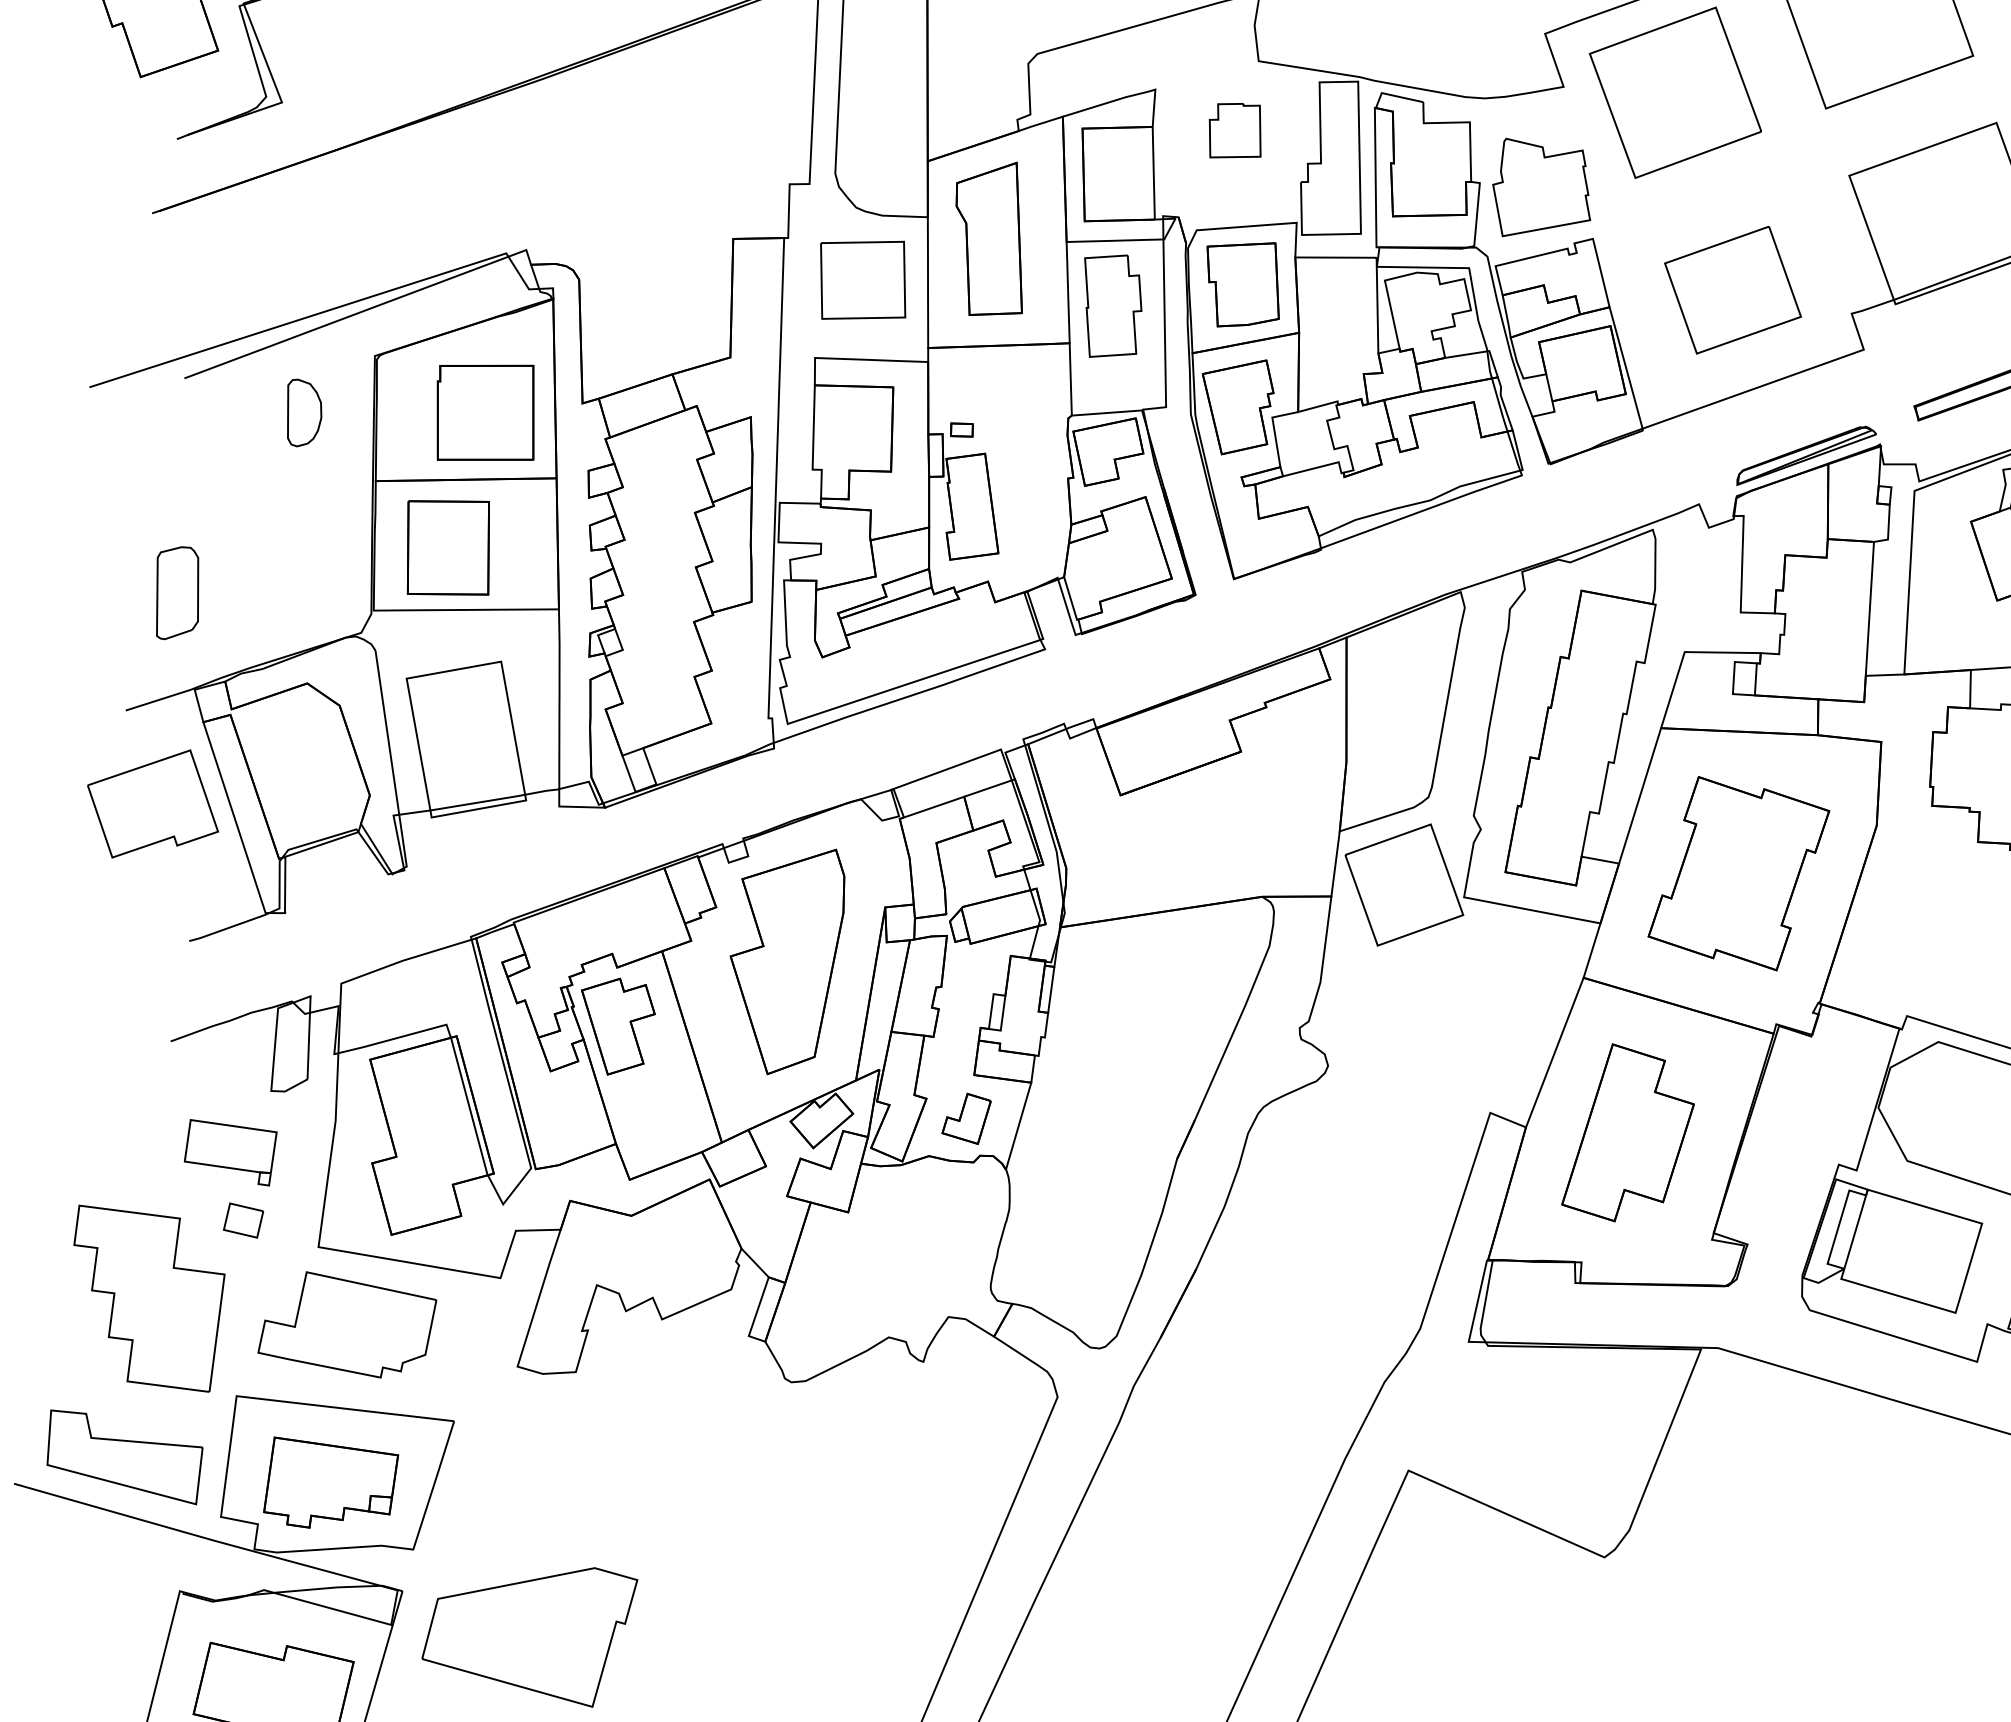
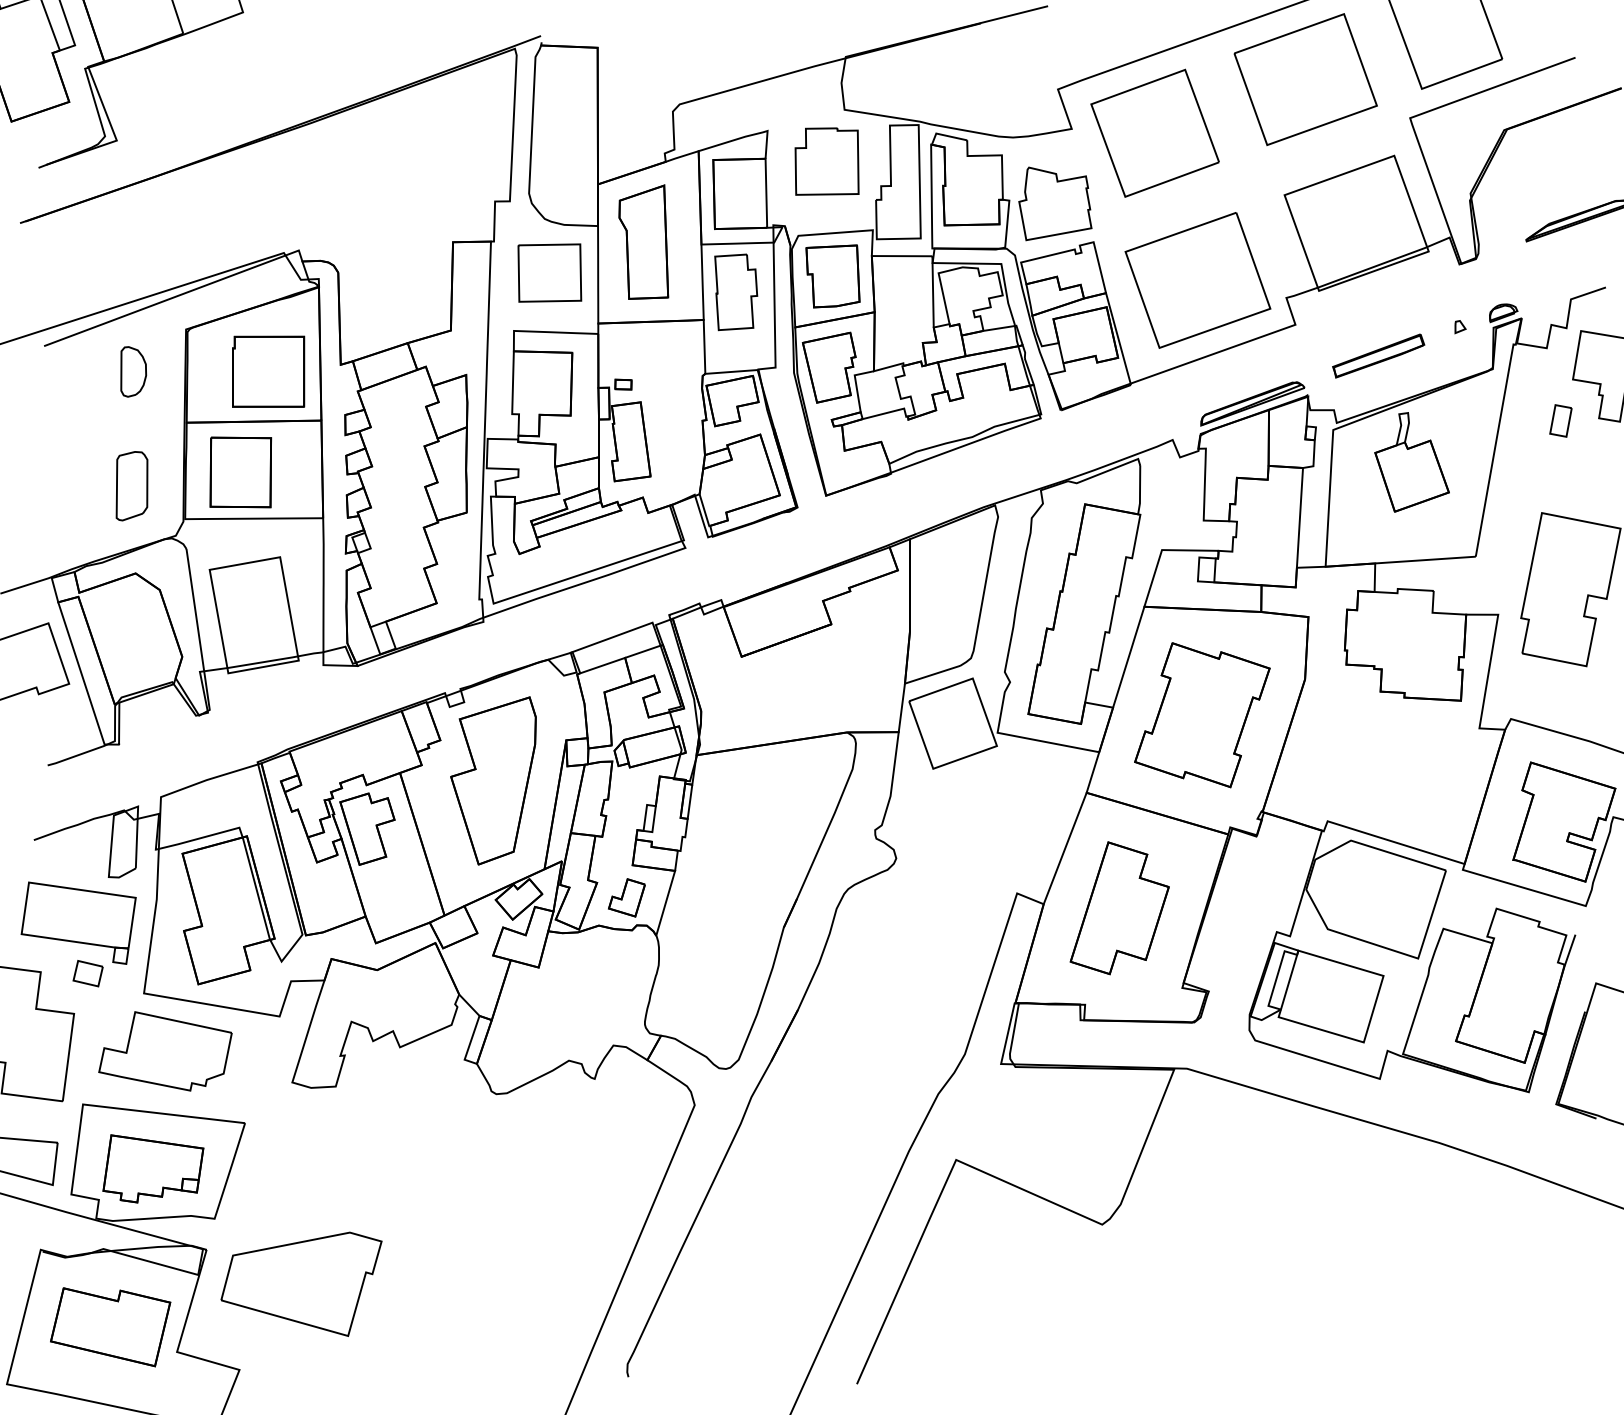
part: (1234, 130) -> (826, 161), size x1.67
part: (1732, 290) -> (1197, 280), size x1.43
part: (176, 593) -> (131, 486), moved
part: (230, 1151) -> (78, 922), size x1.67

